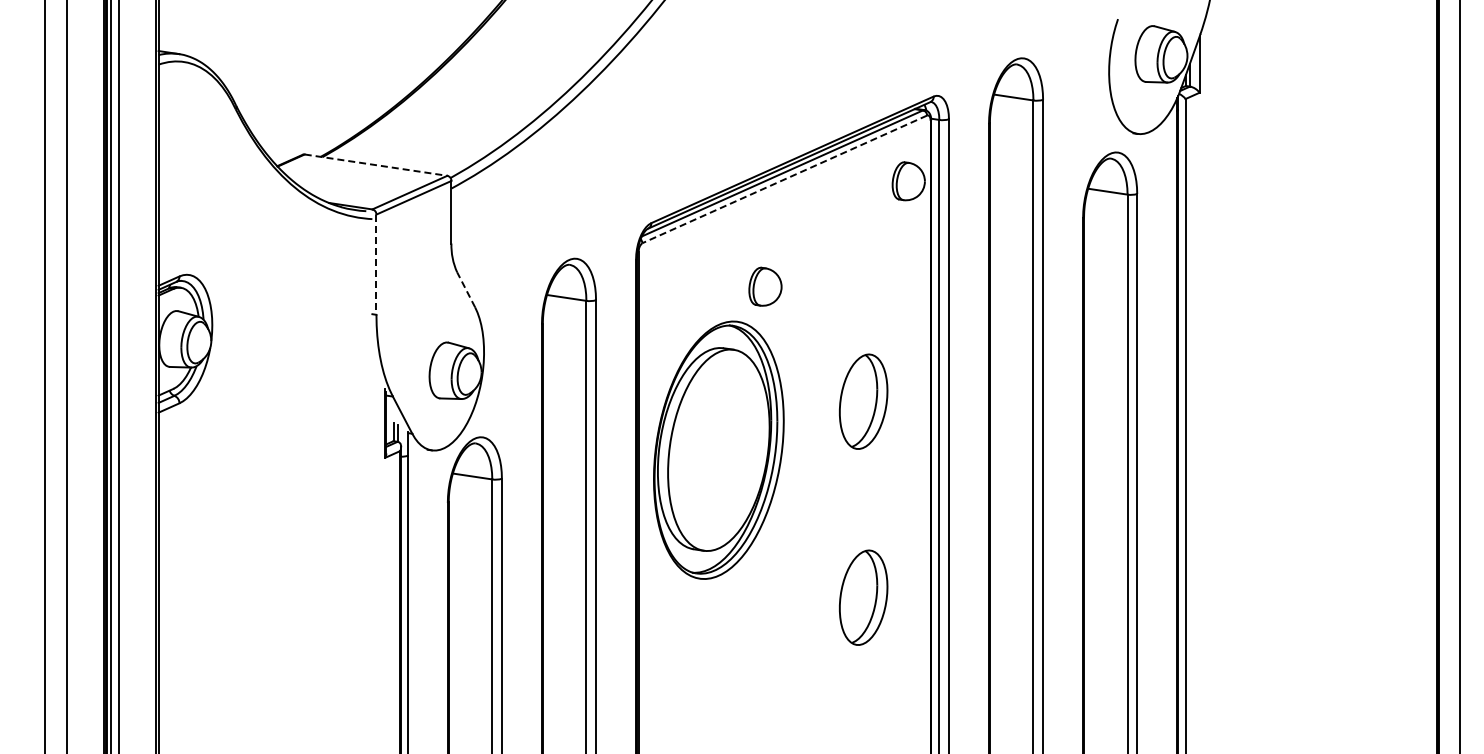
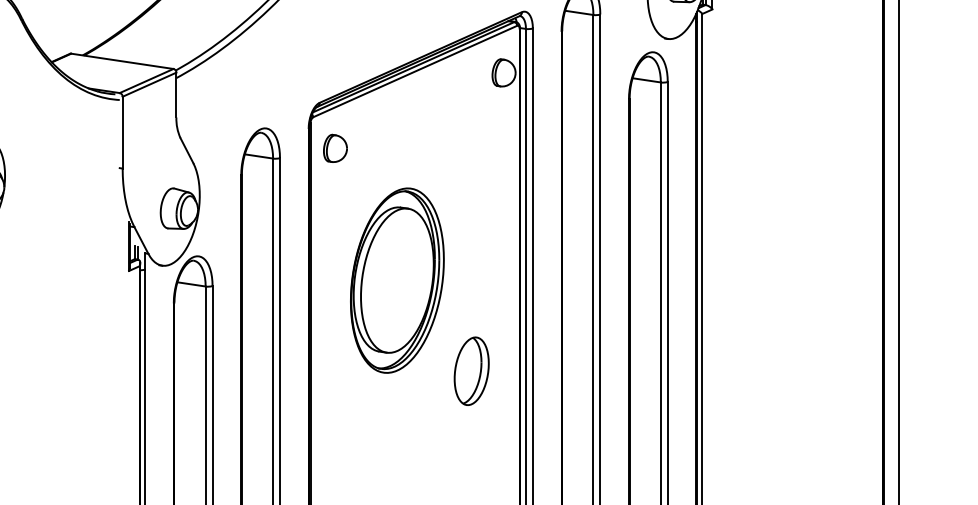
line: (376, 165) -> (122, 61), dashed -> solid
line: (784, 179) -> (415, 71), dashed -> solid
line: (376, 265) -> (122, 133), dashed -> solid
part: (765, 286) -> (335, 148), moved
line: (466, 289) -> (187, 150), dashed -> solid
part: (863, 401) -> (471, 230), removed
part: (718, 449) -> (397, 280), moved

